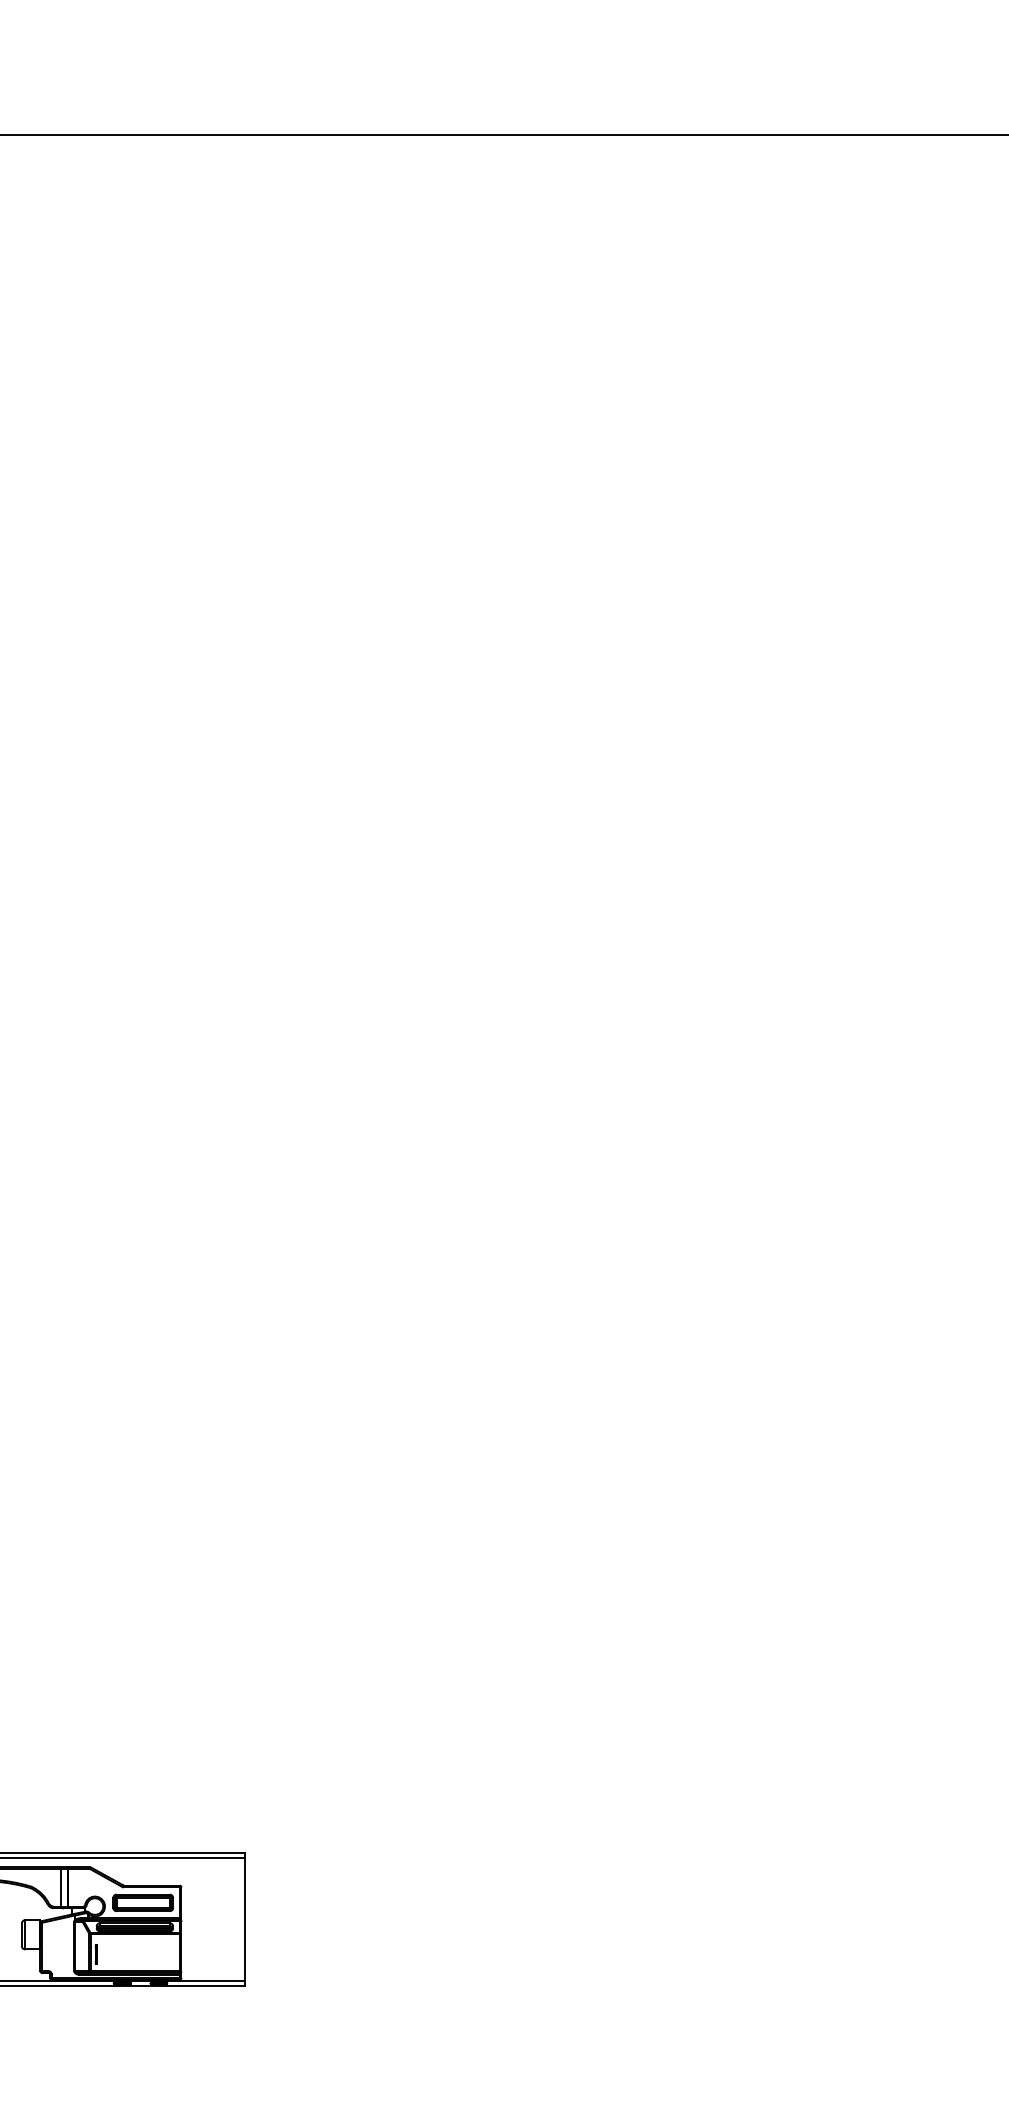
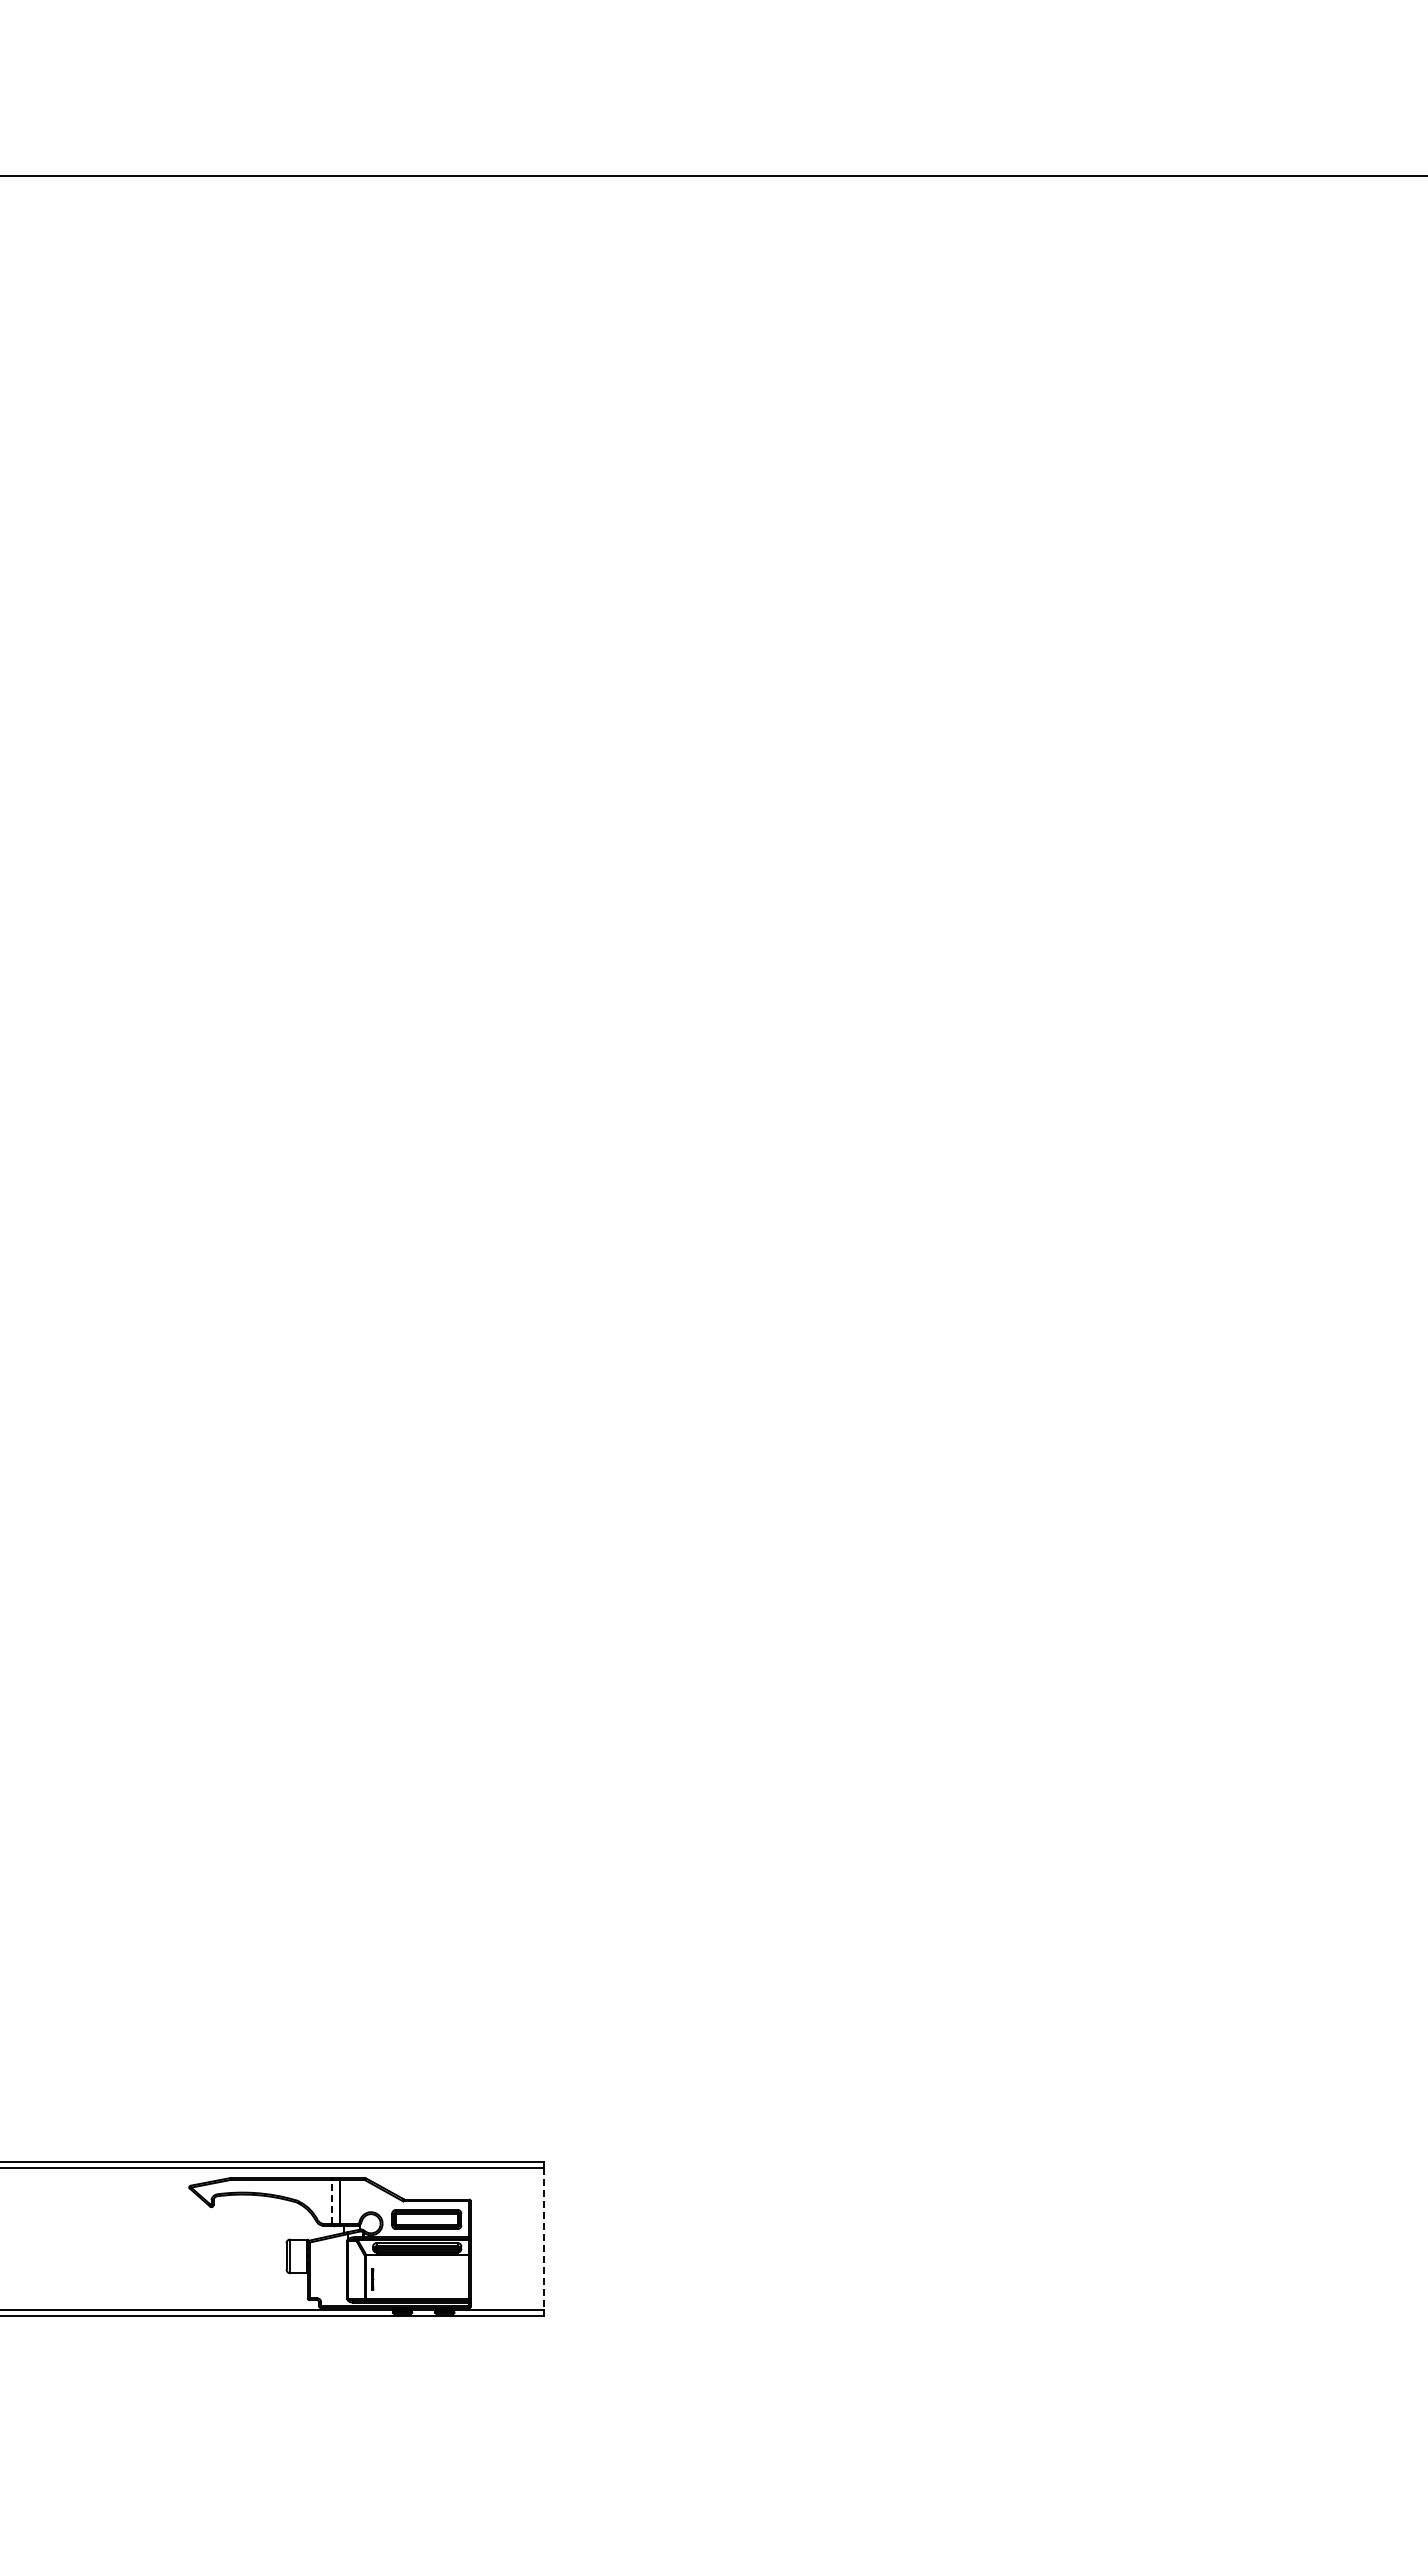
line: (60, 1887) -> (331, 2201), solid -> dashed
line: (245, 1920) -> (544, 2239), solid -> dashed

